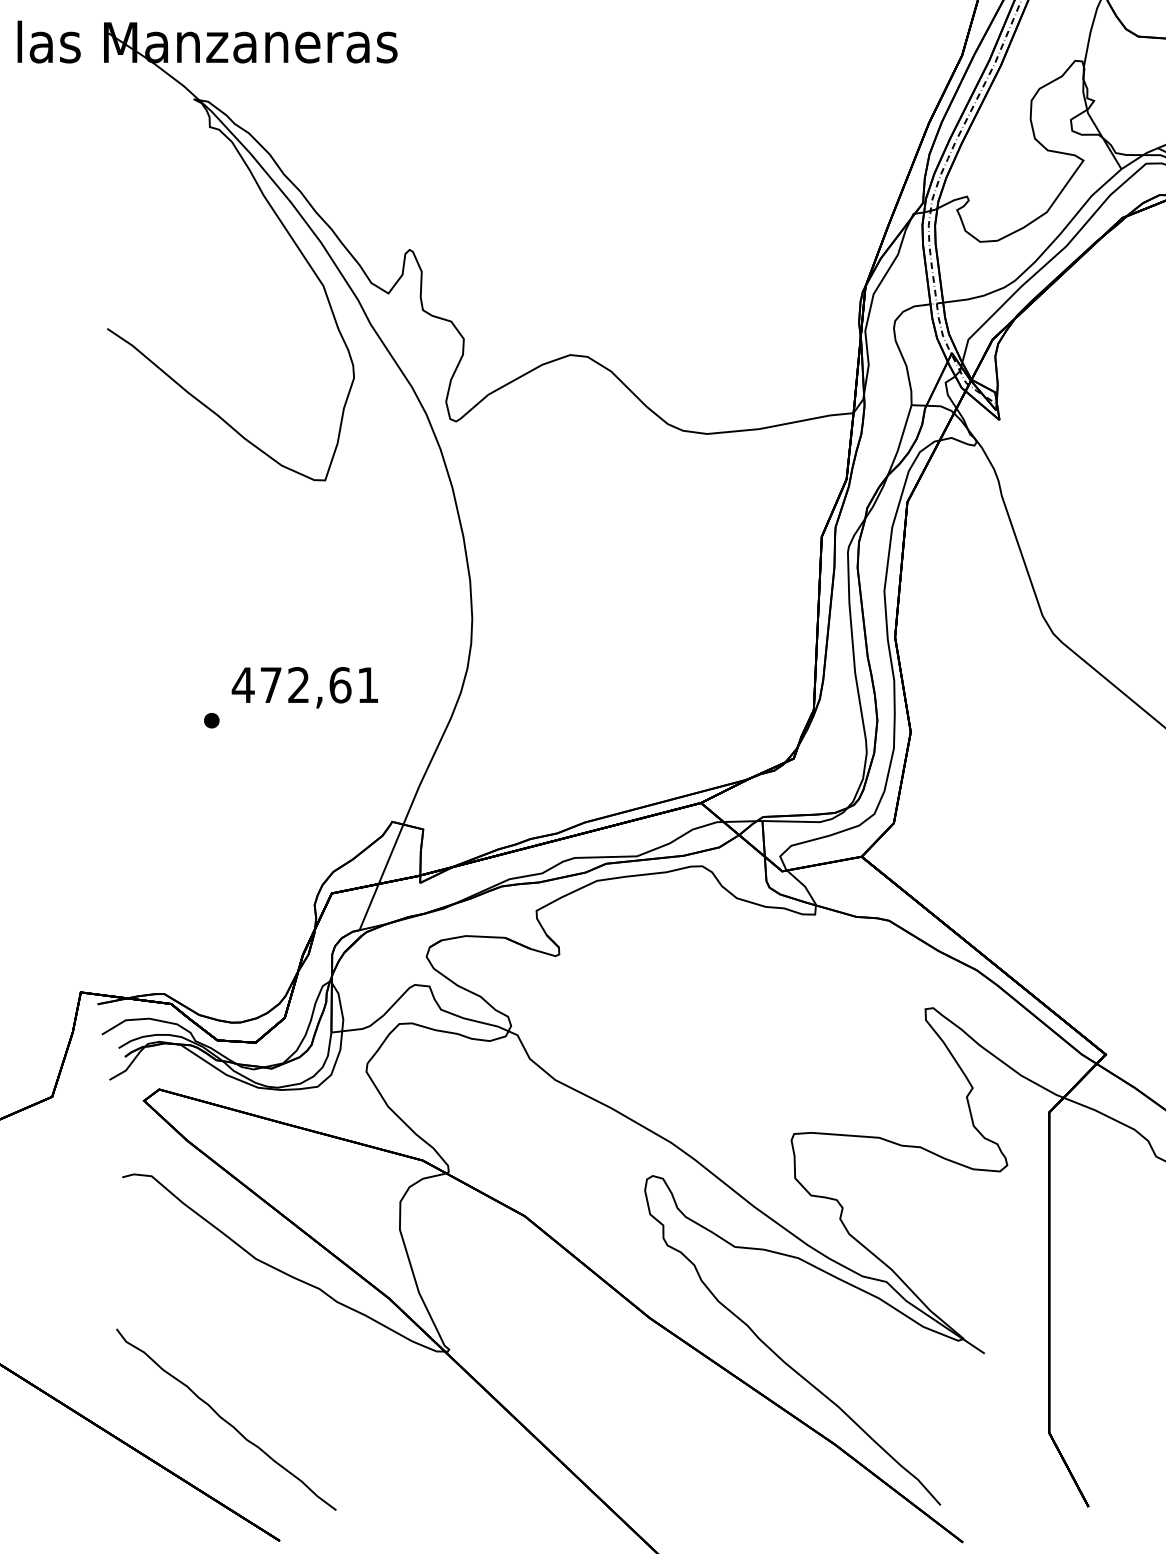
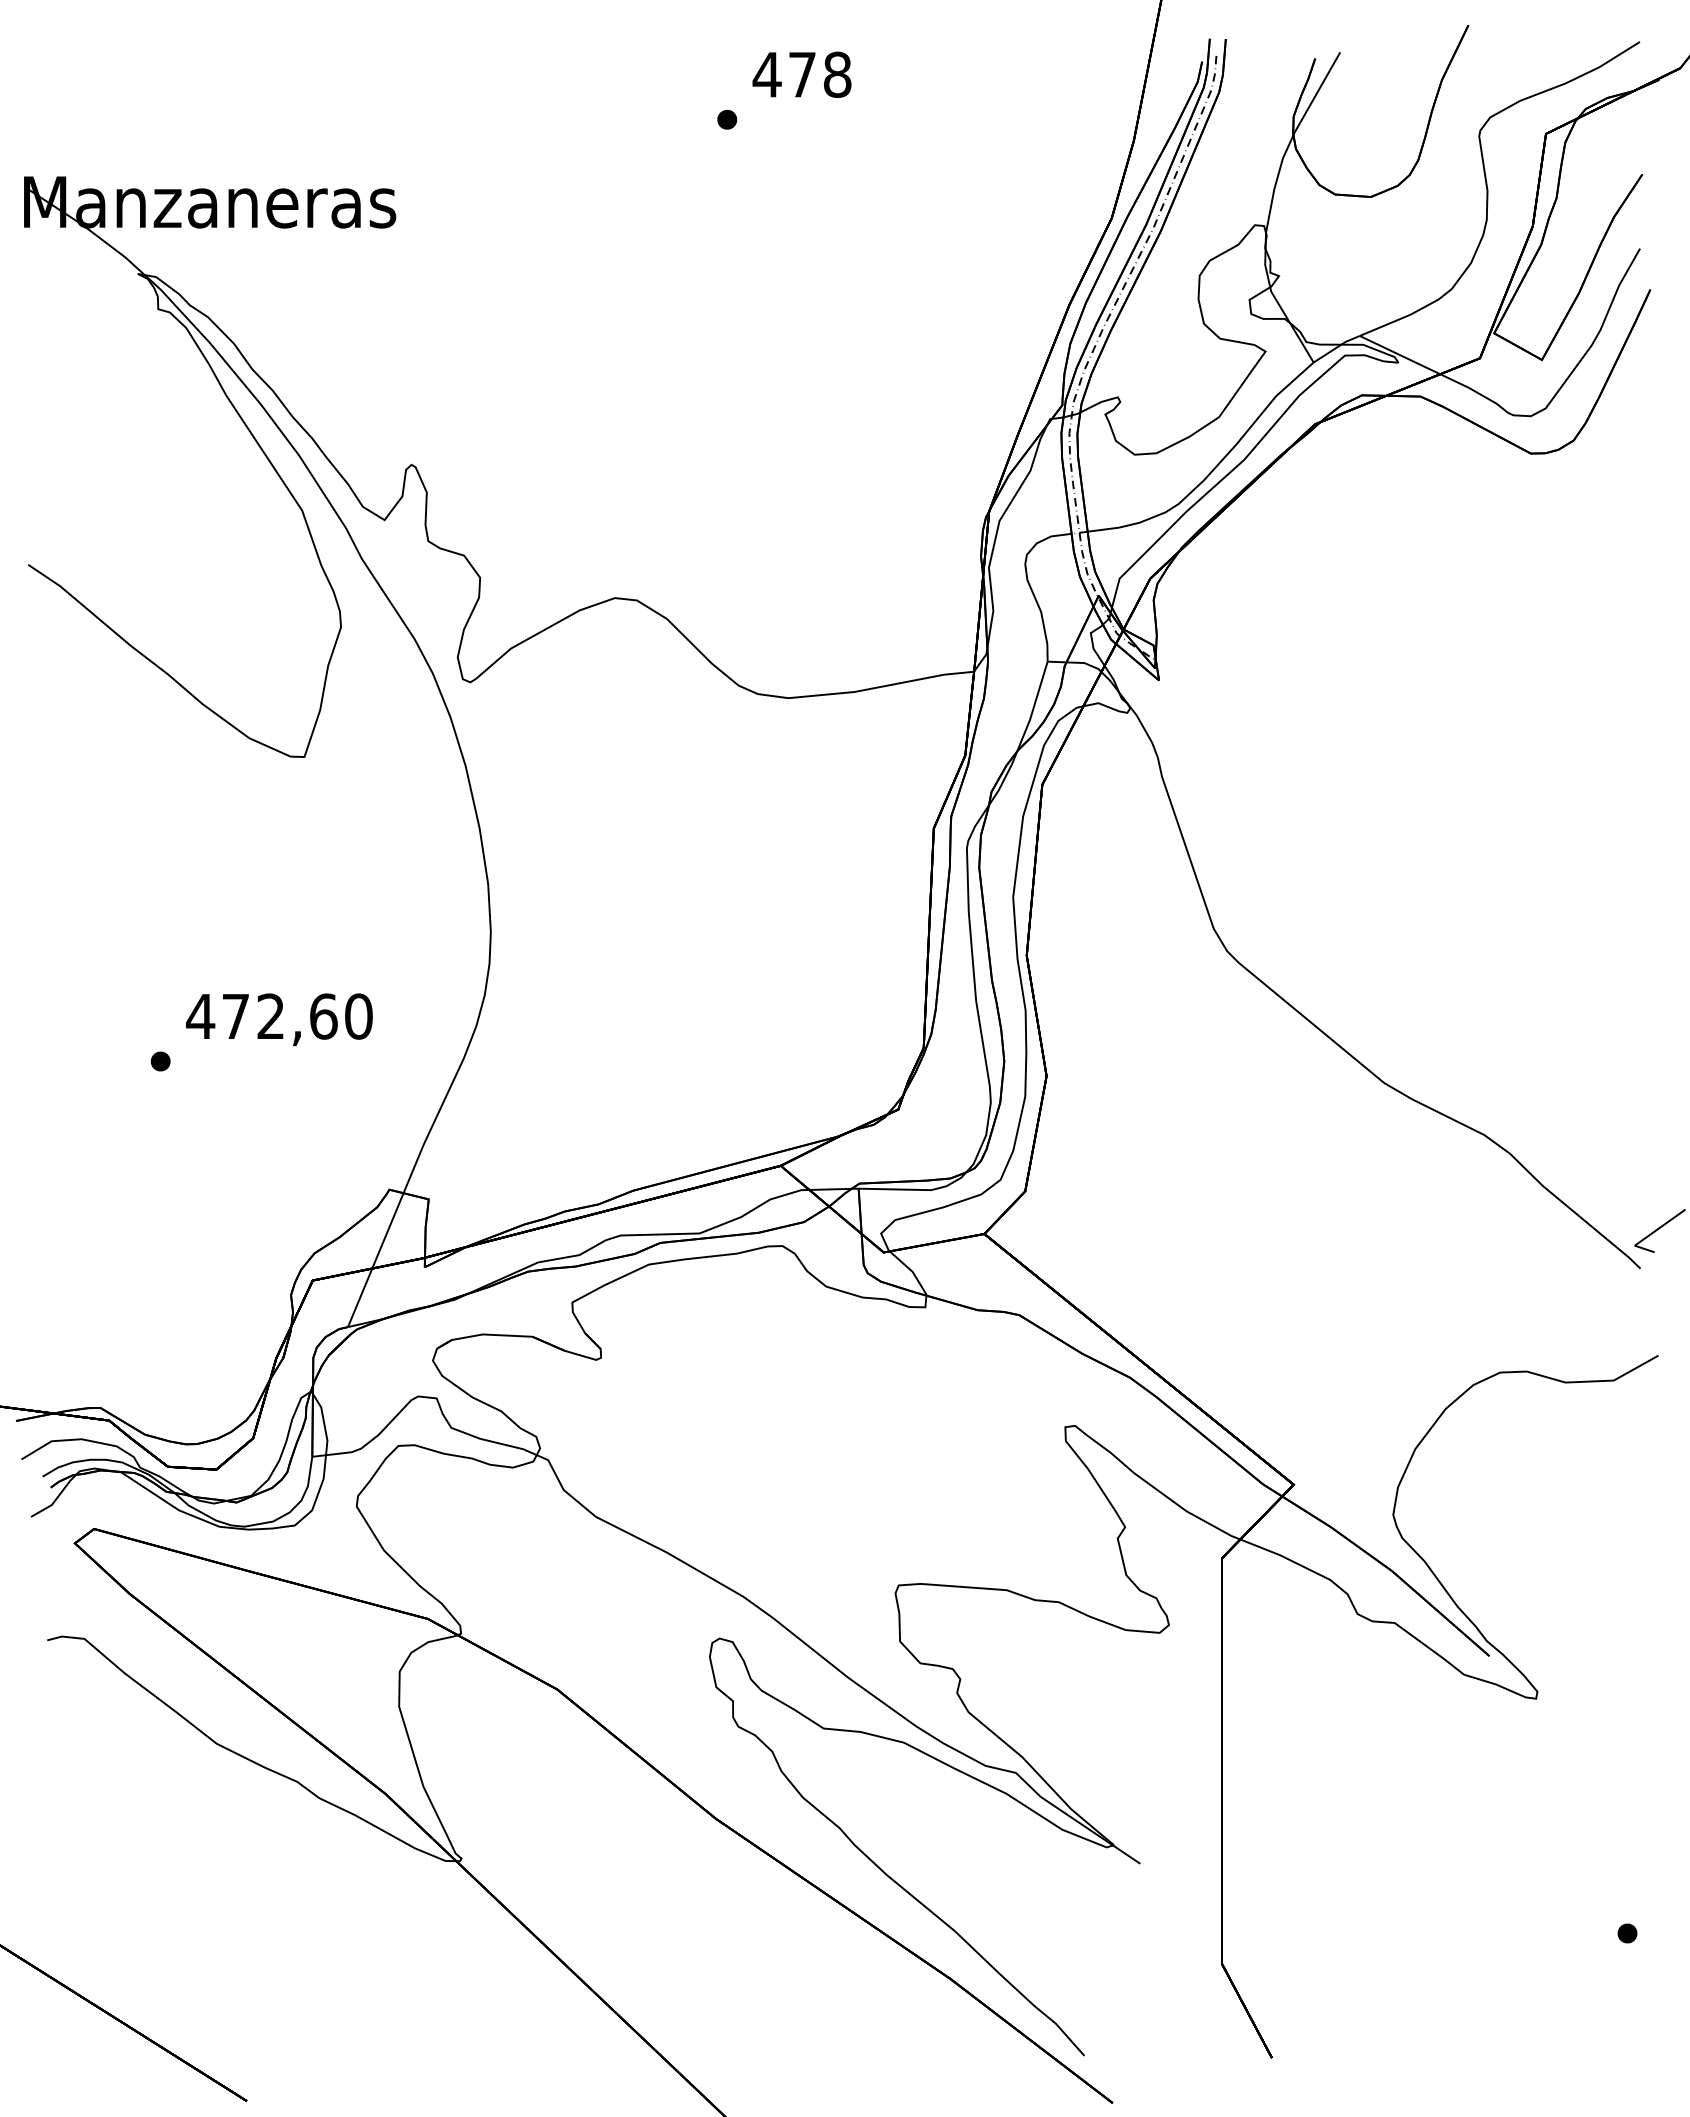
text: (367, 685) -> (358, 1016), 472,61 -> 472,60
curve: (225, 1419) -> (177, 1947), removed

